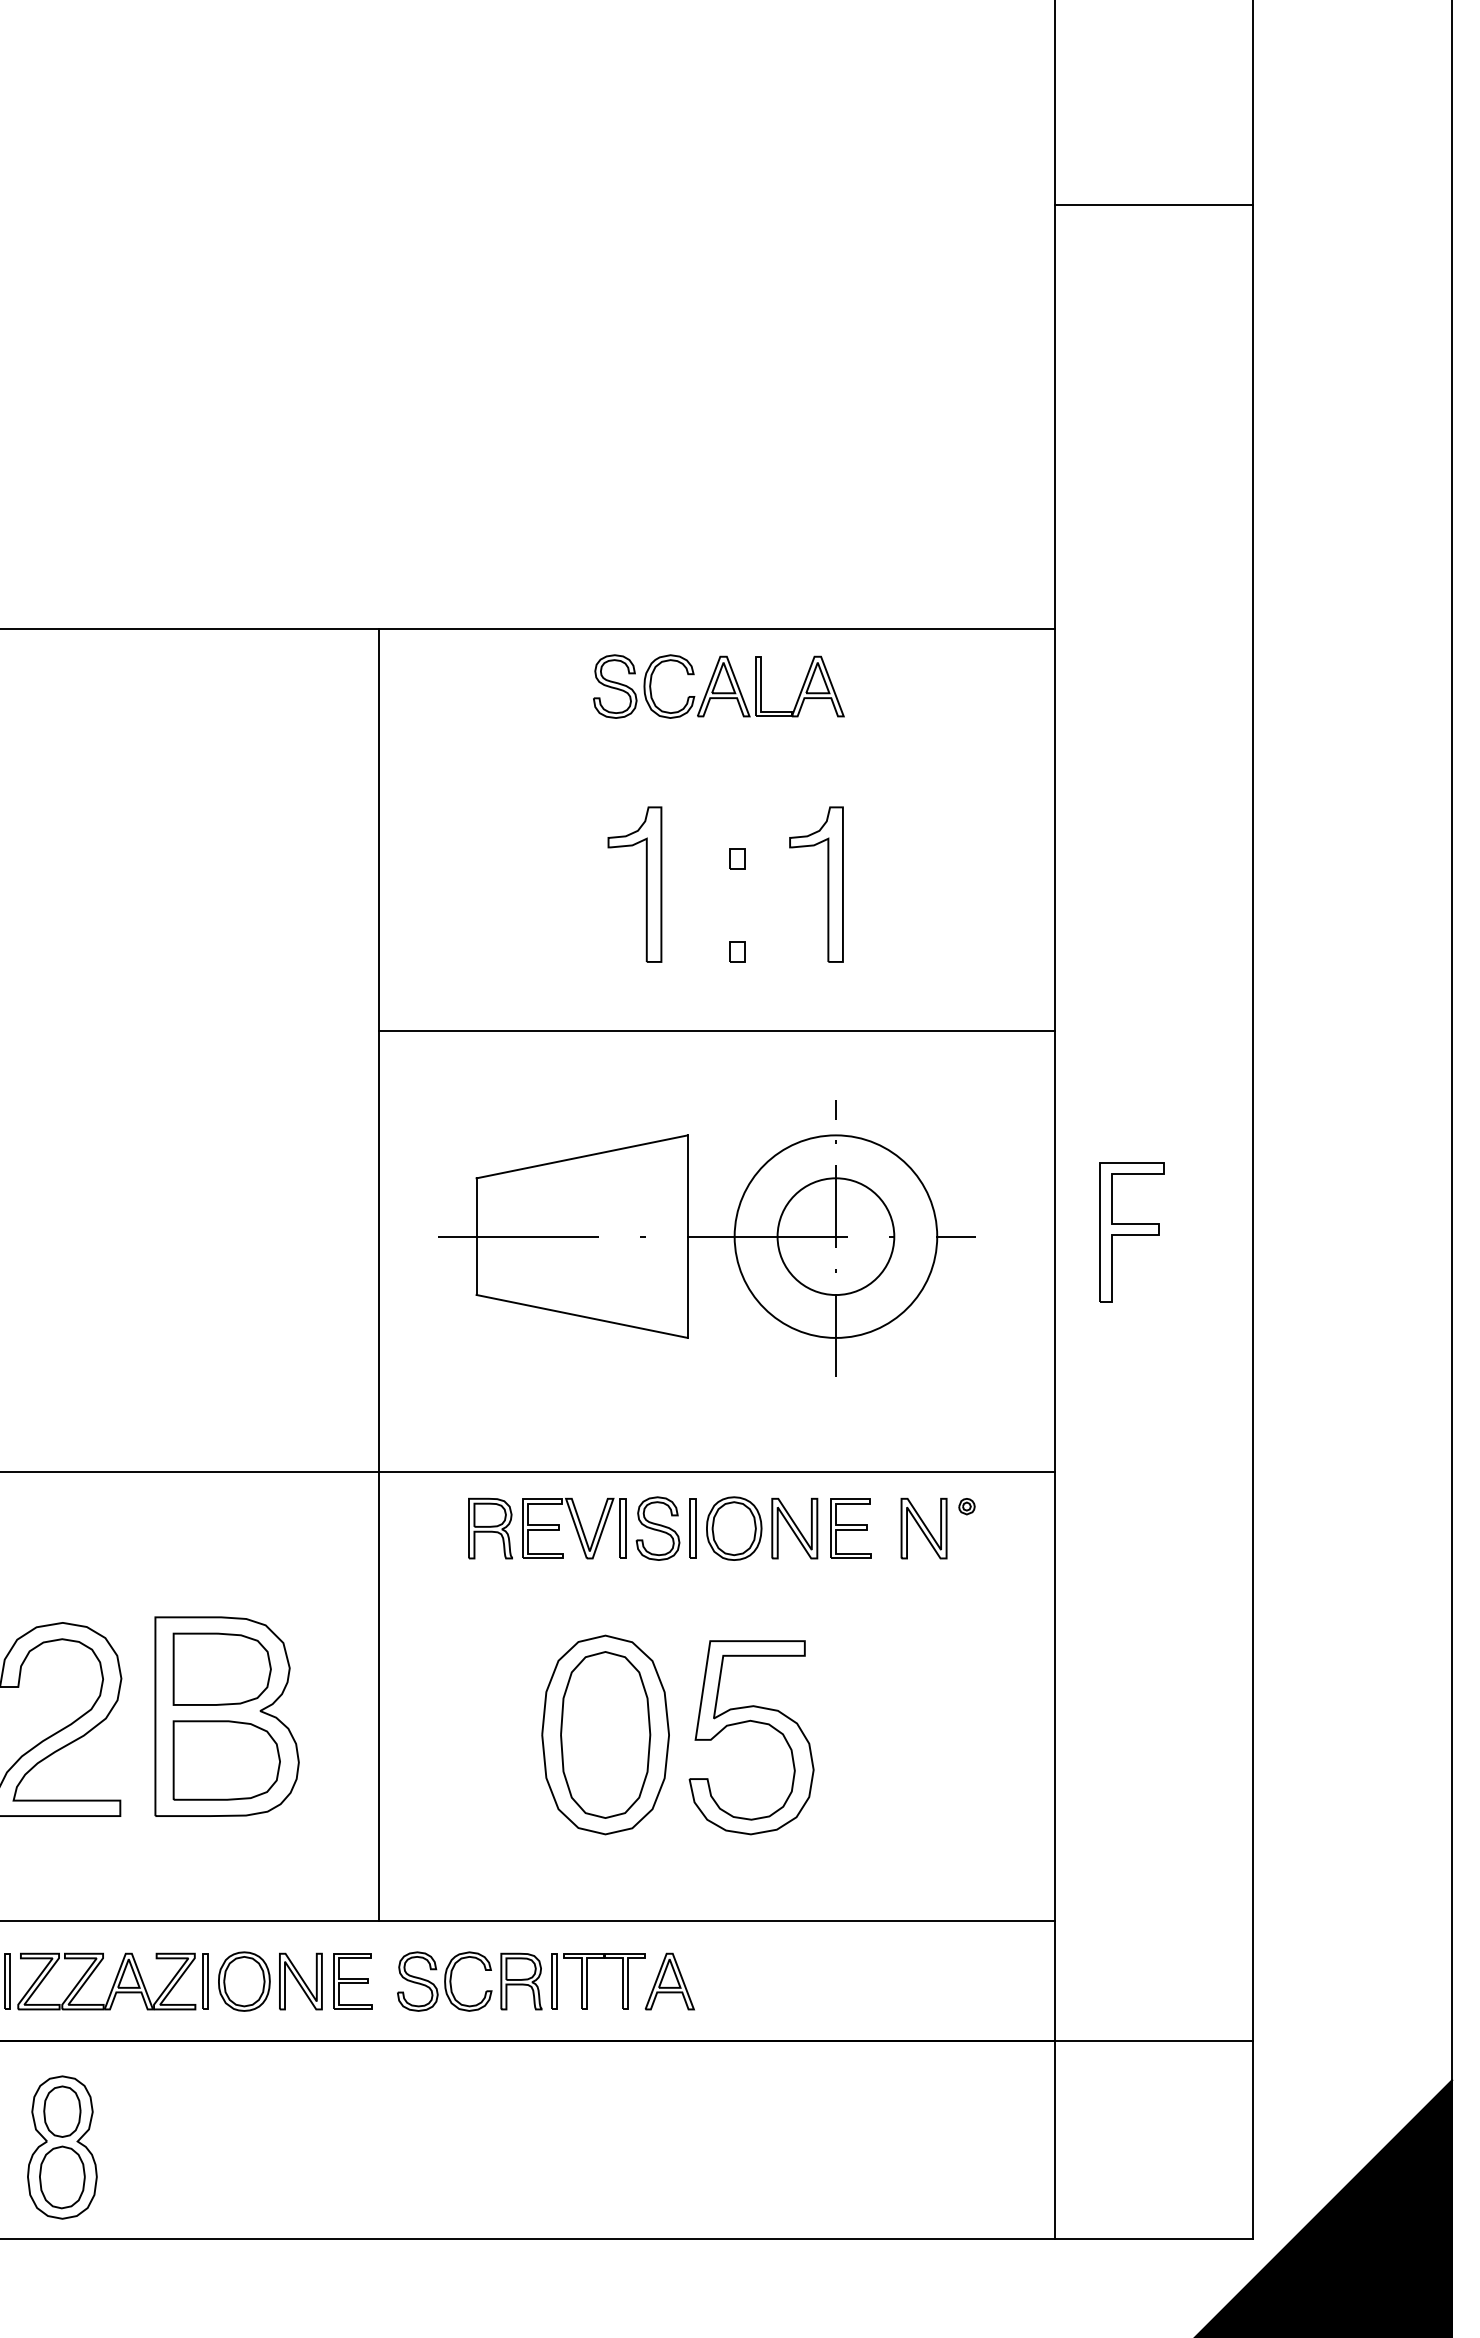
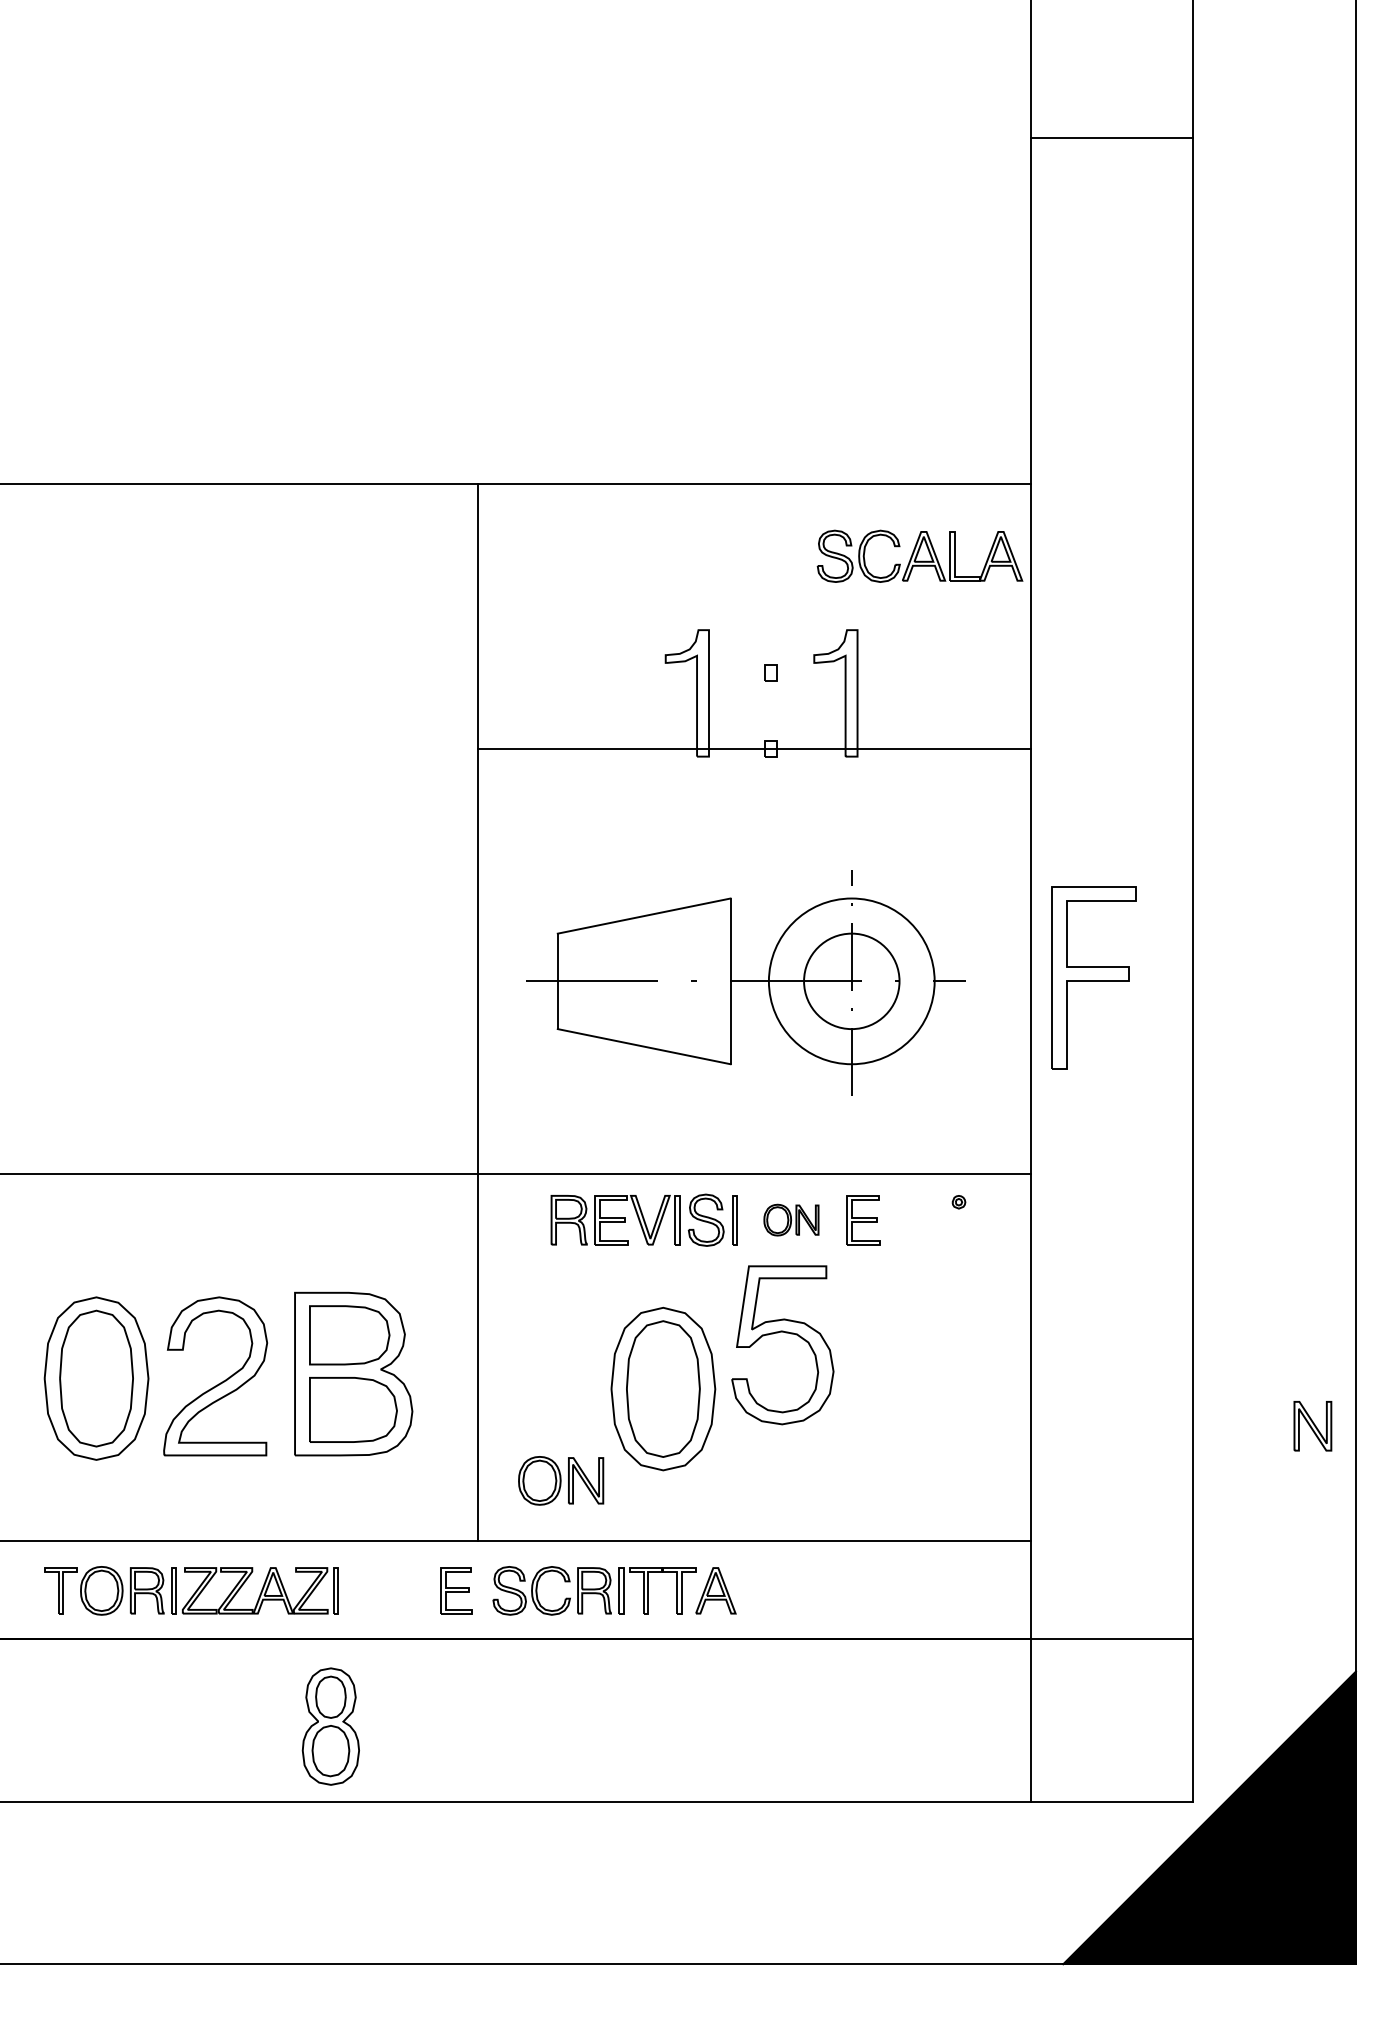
part: (718, 685) -> (919, 555), moved
line: (715, 1031) -> (753, 749), moved
part: (1131, 1231) -> (1093, 977), size x1.6
part: (762, 1527) -> (791, 1219), size x0.6
part: (923, 1528) -> (1312, 1426), moved
part: (754, 1723) -> (785, 1333), moved
part: (270, 1981) -> (561, 1480), moved
part: (61, 2147) -> (330, 1726), moved

